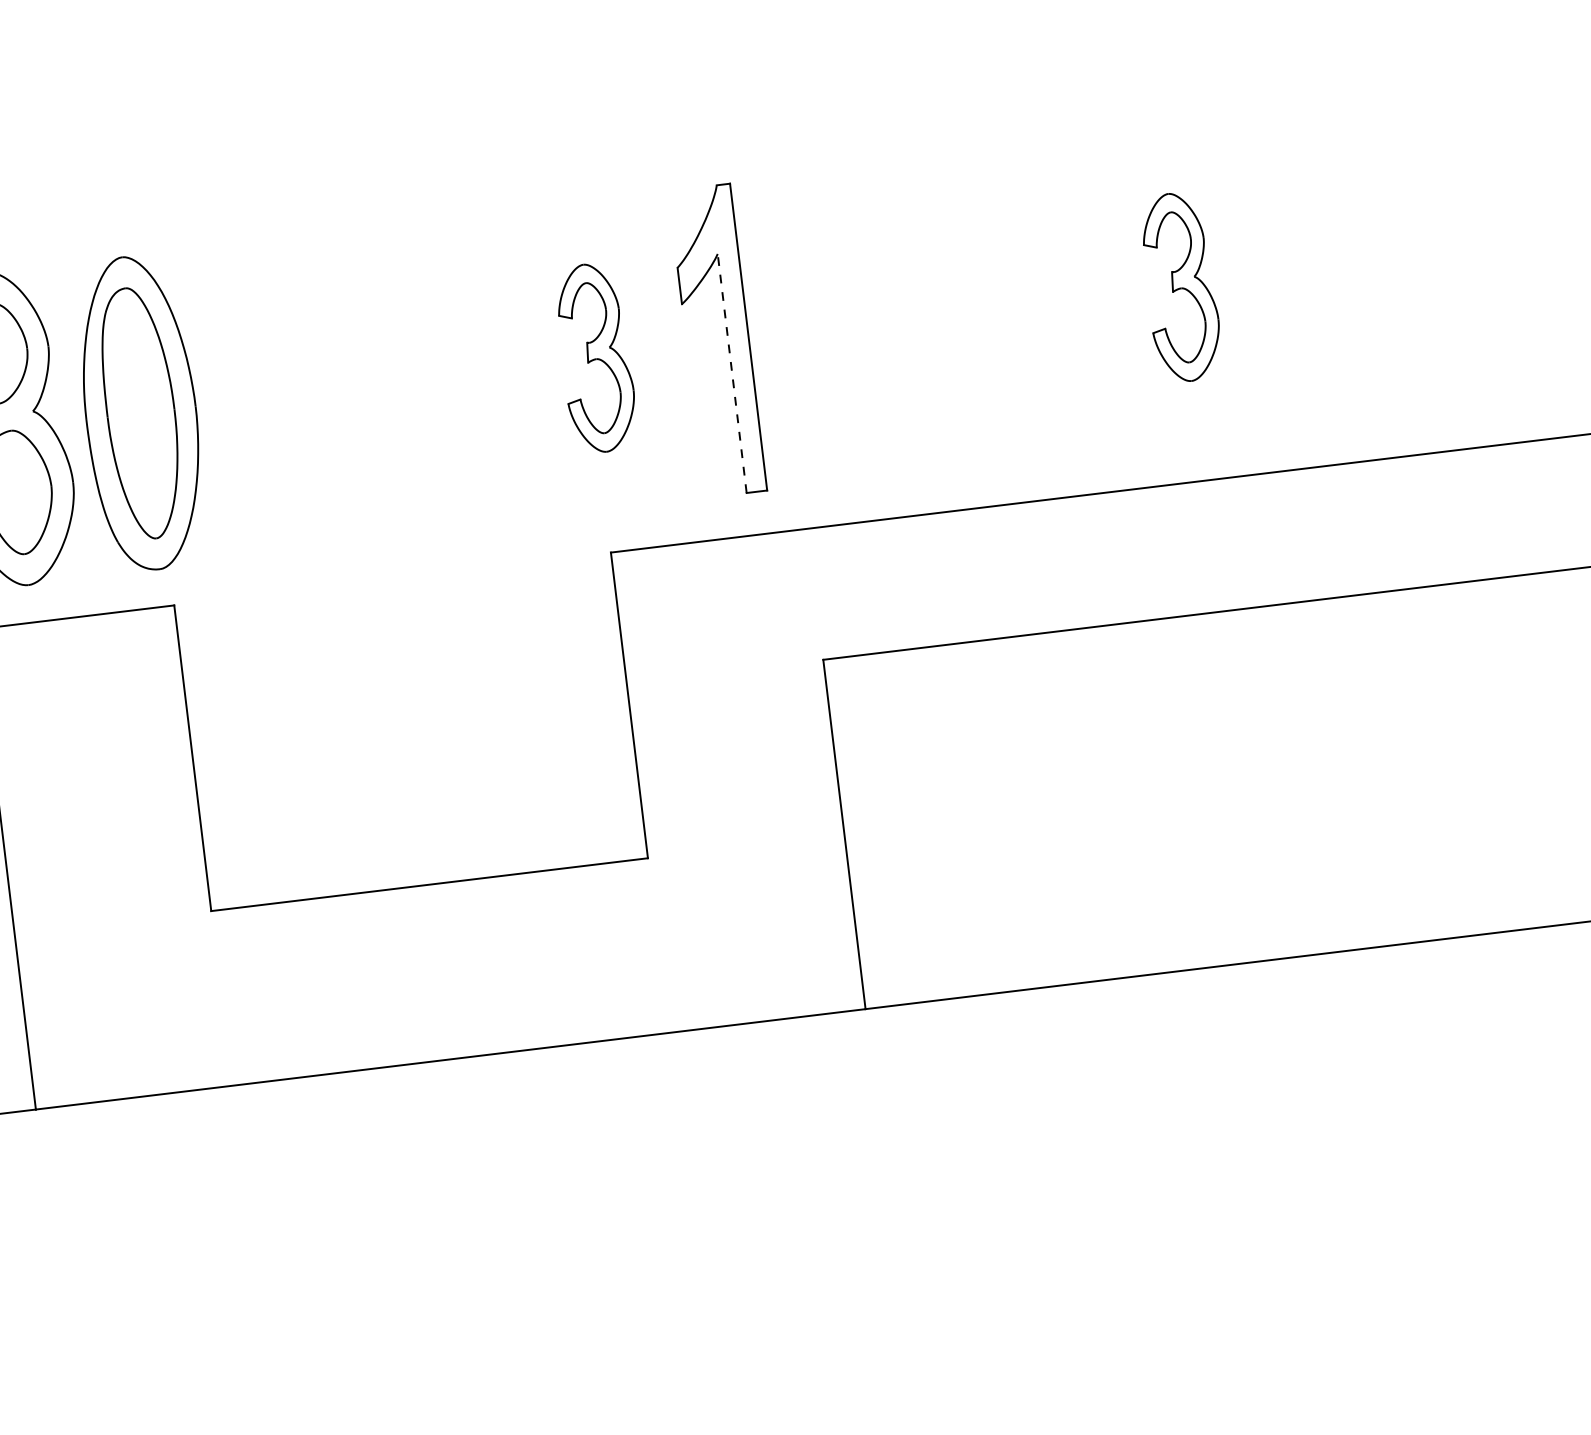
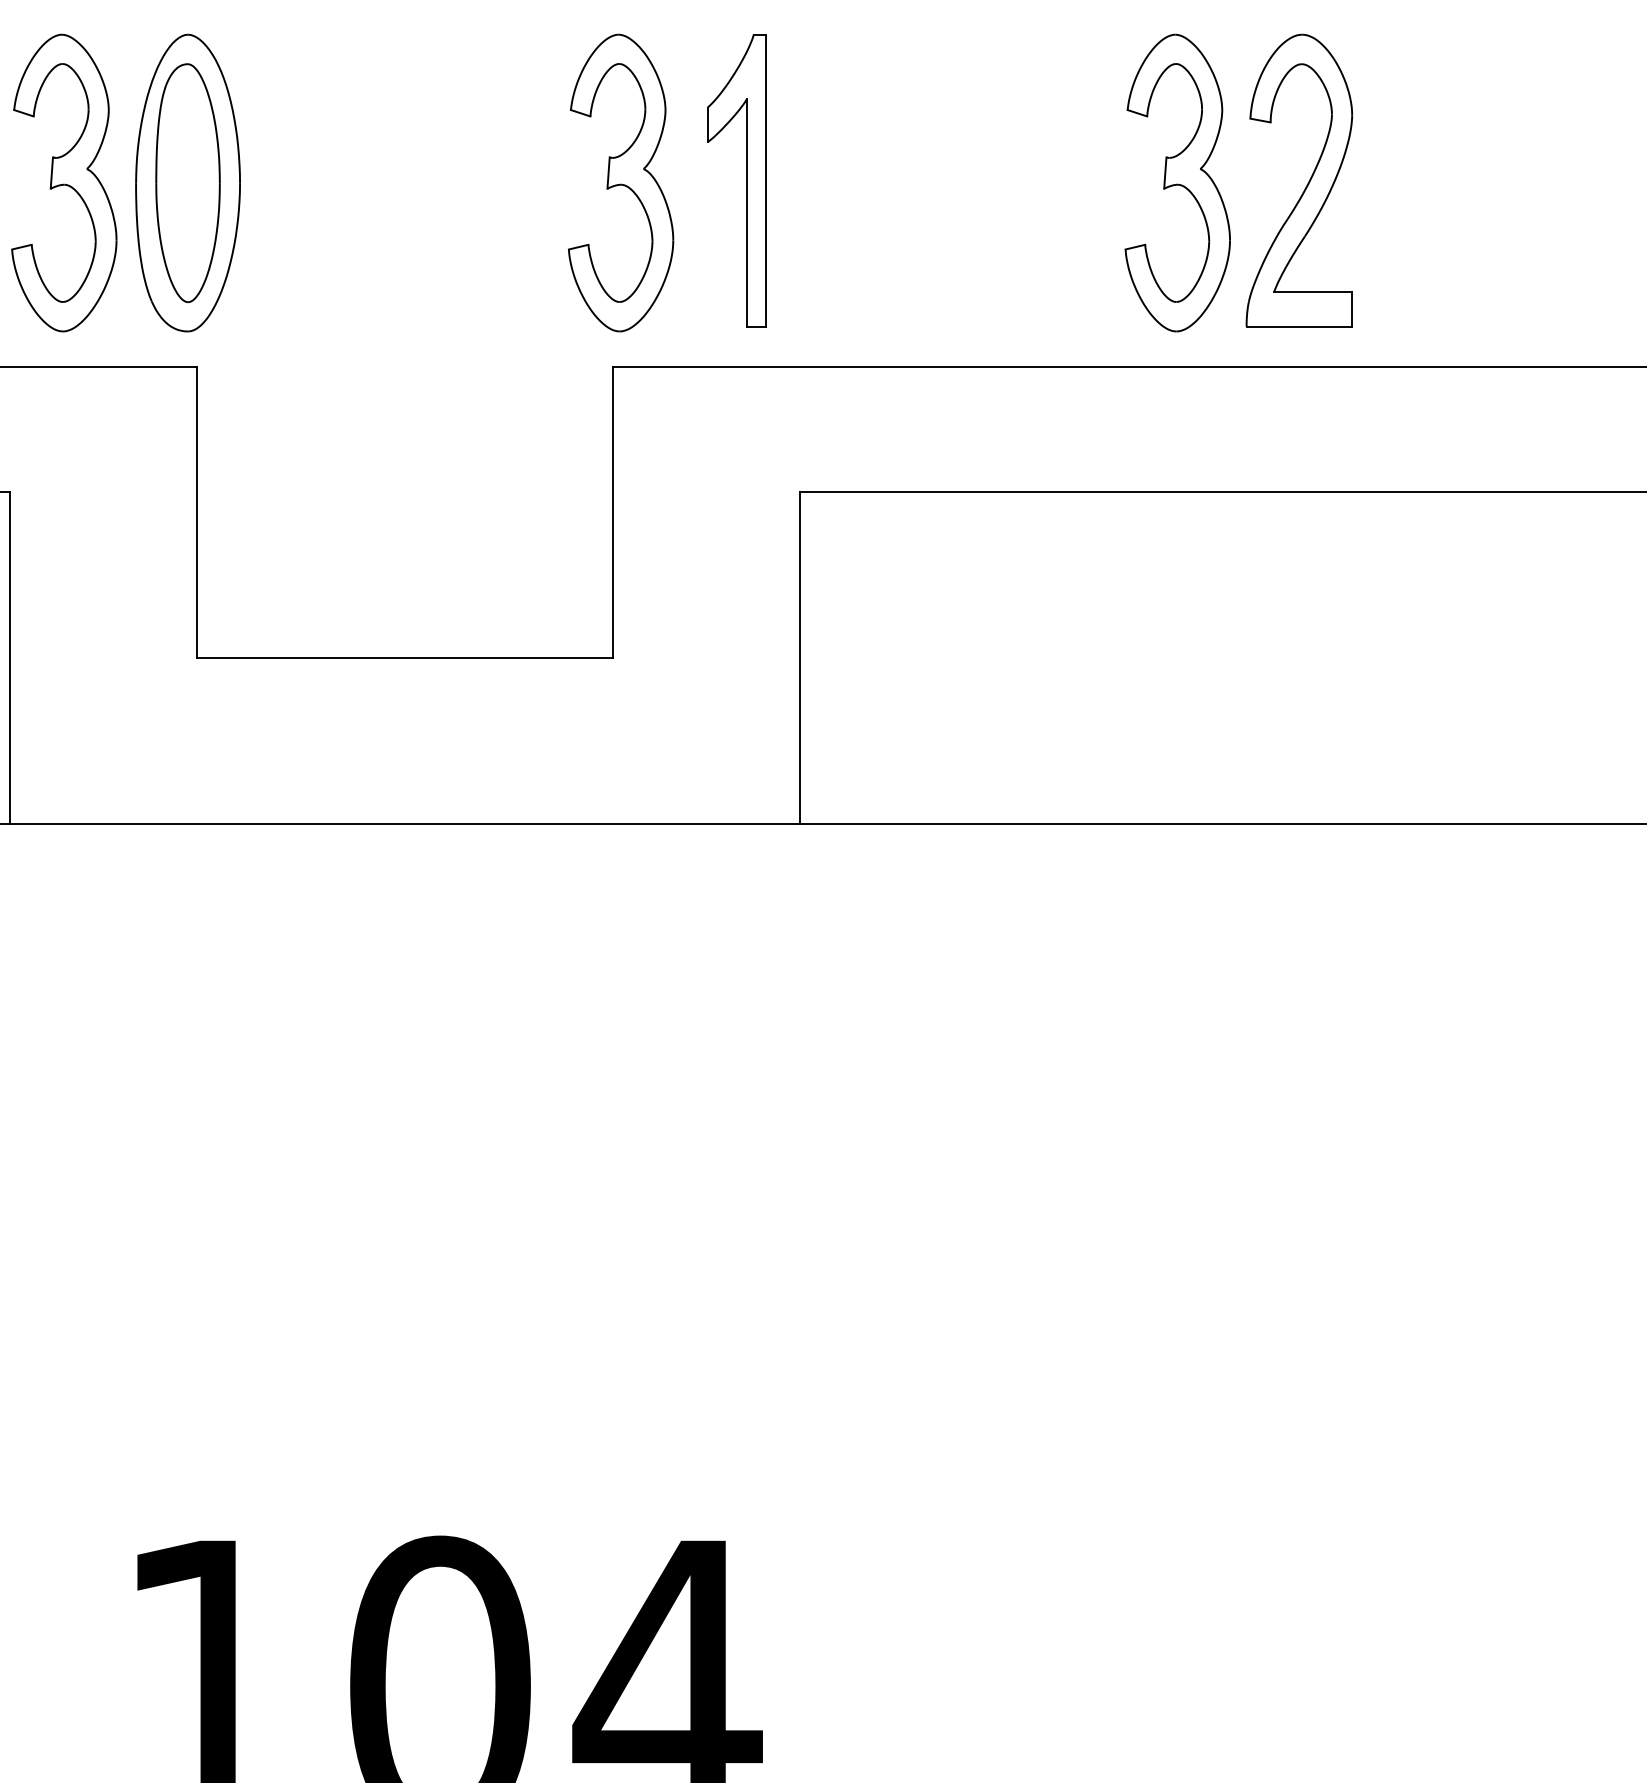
part: (1317, 271) -> (1307, 183), added
part: (1180, 286) -> (1177, 182), size x1.67
part: (596, 357) -> (621, 182), size x1.67
line: (731, 373) -> (746, 212), dashed -> solid

